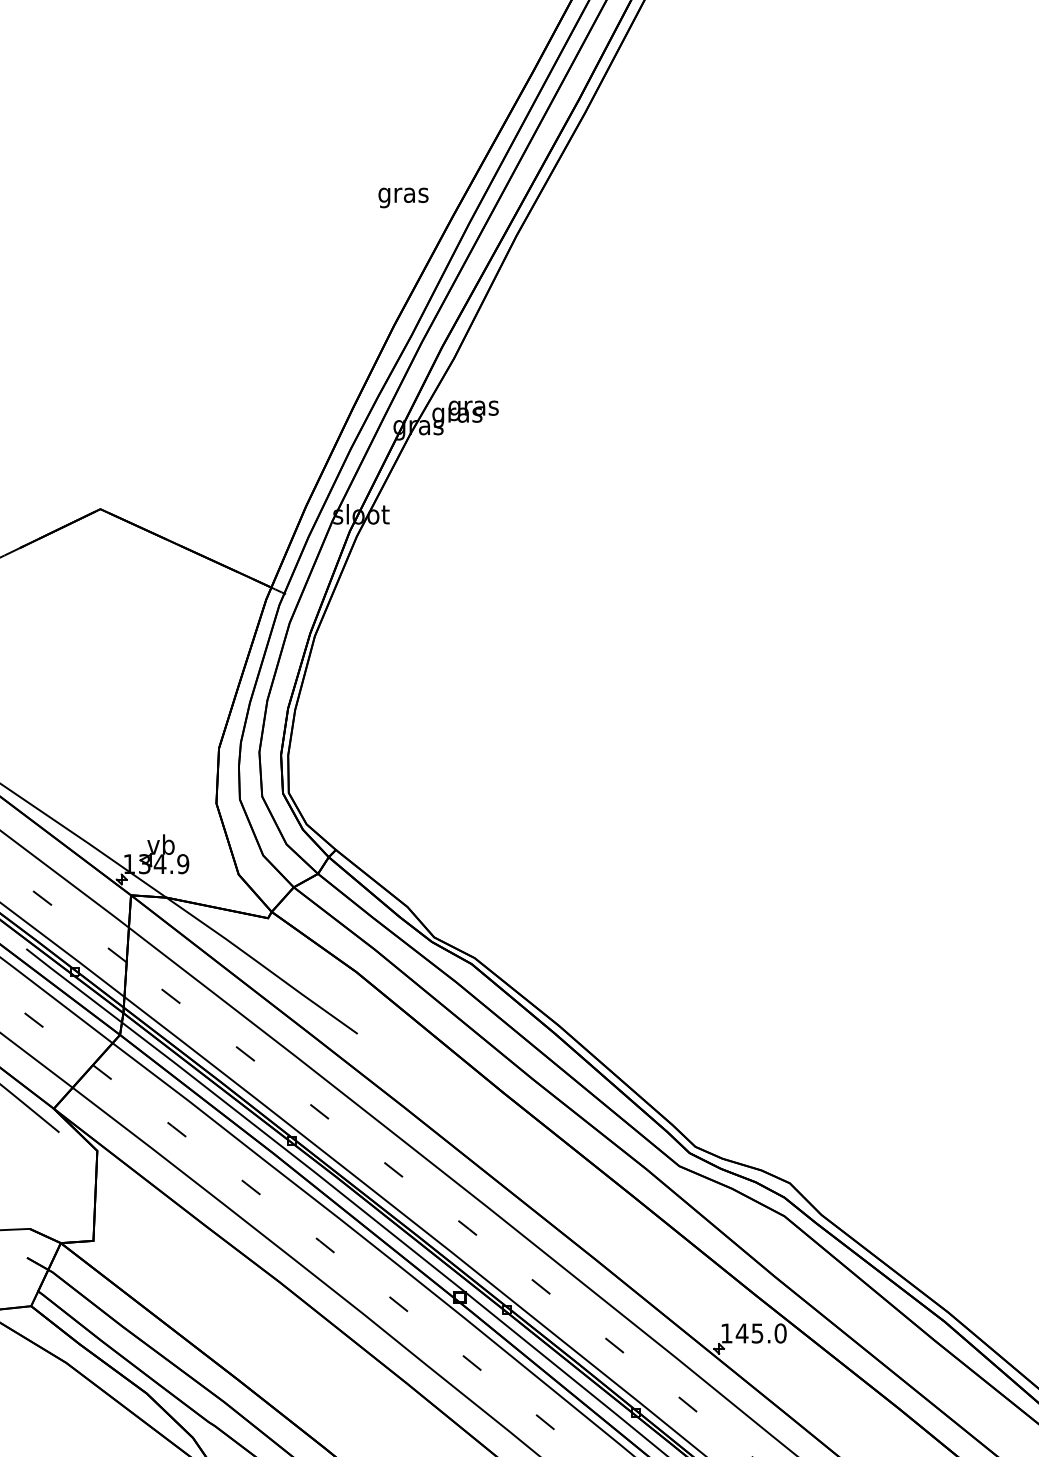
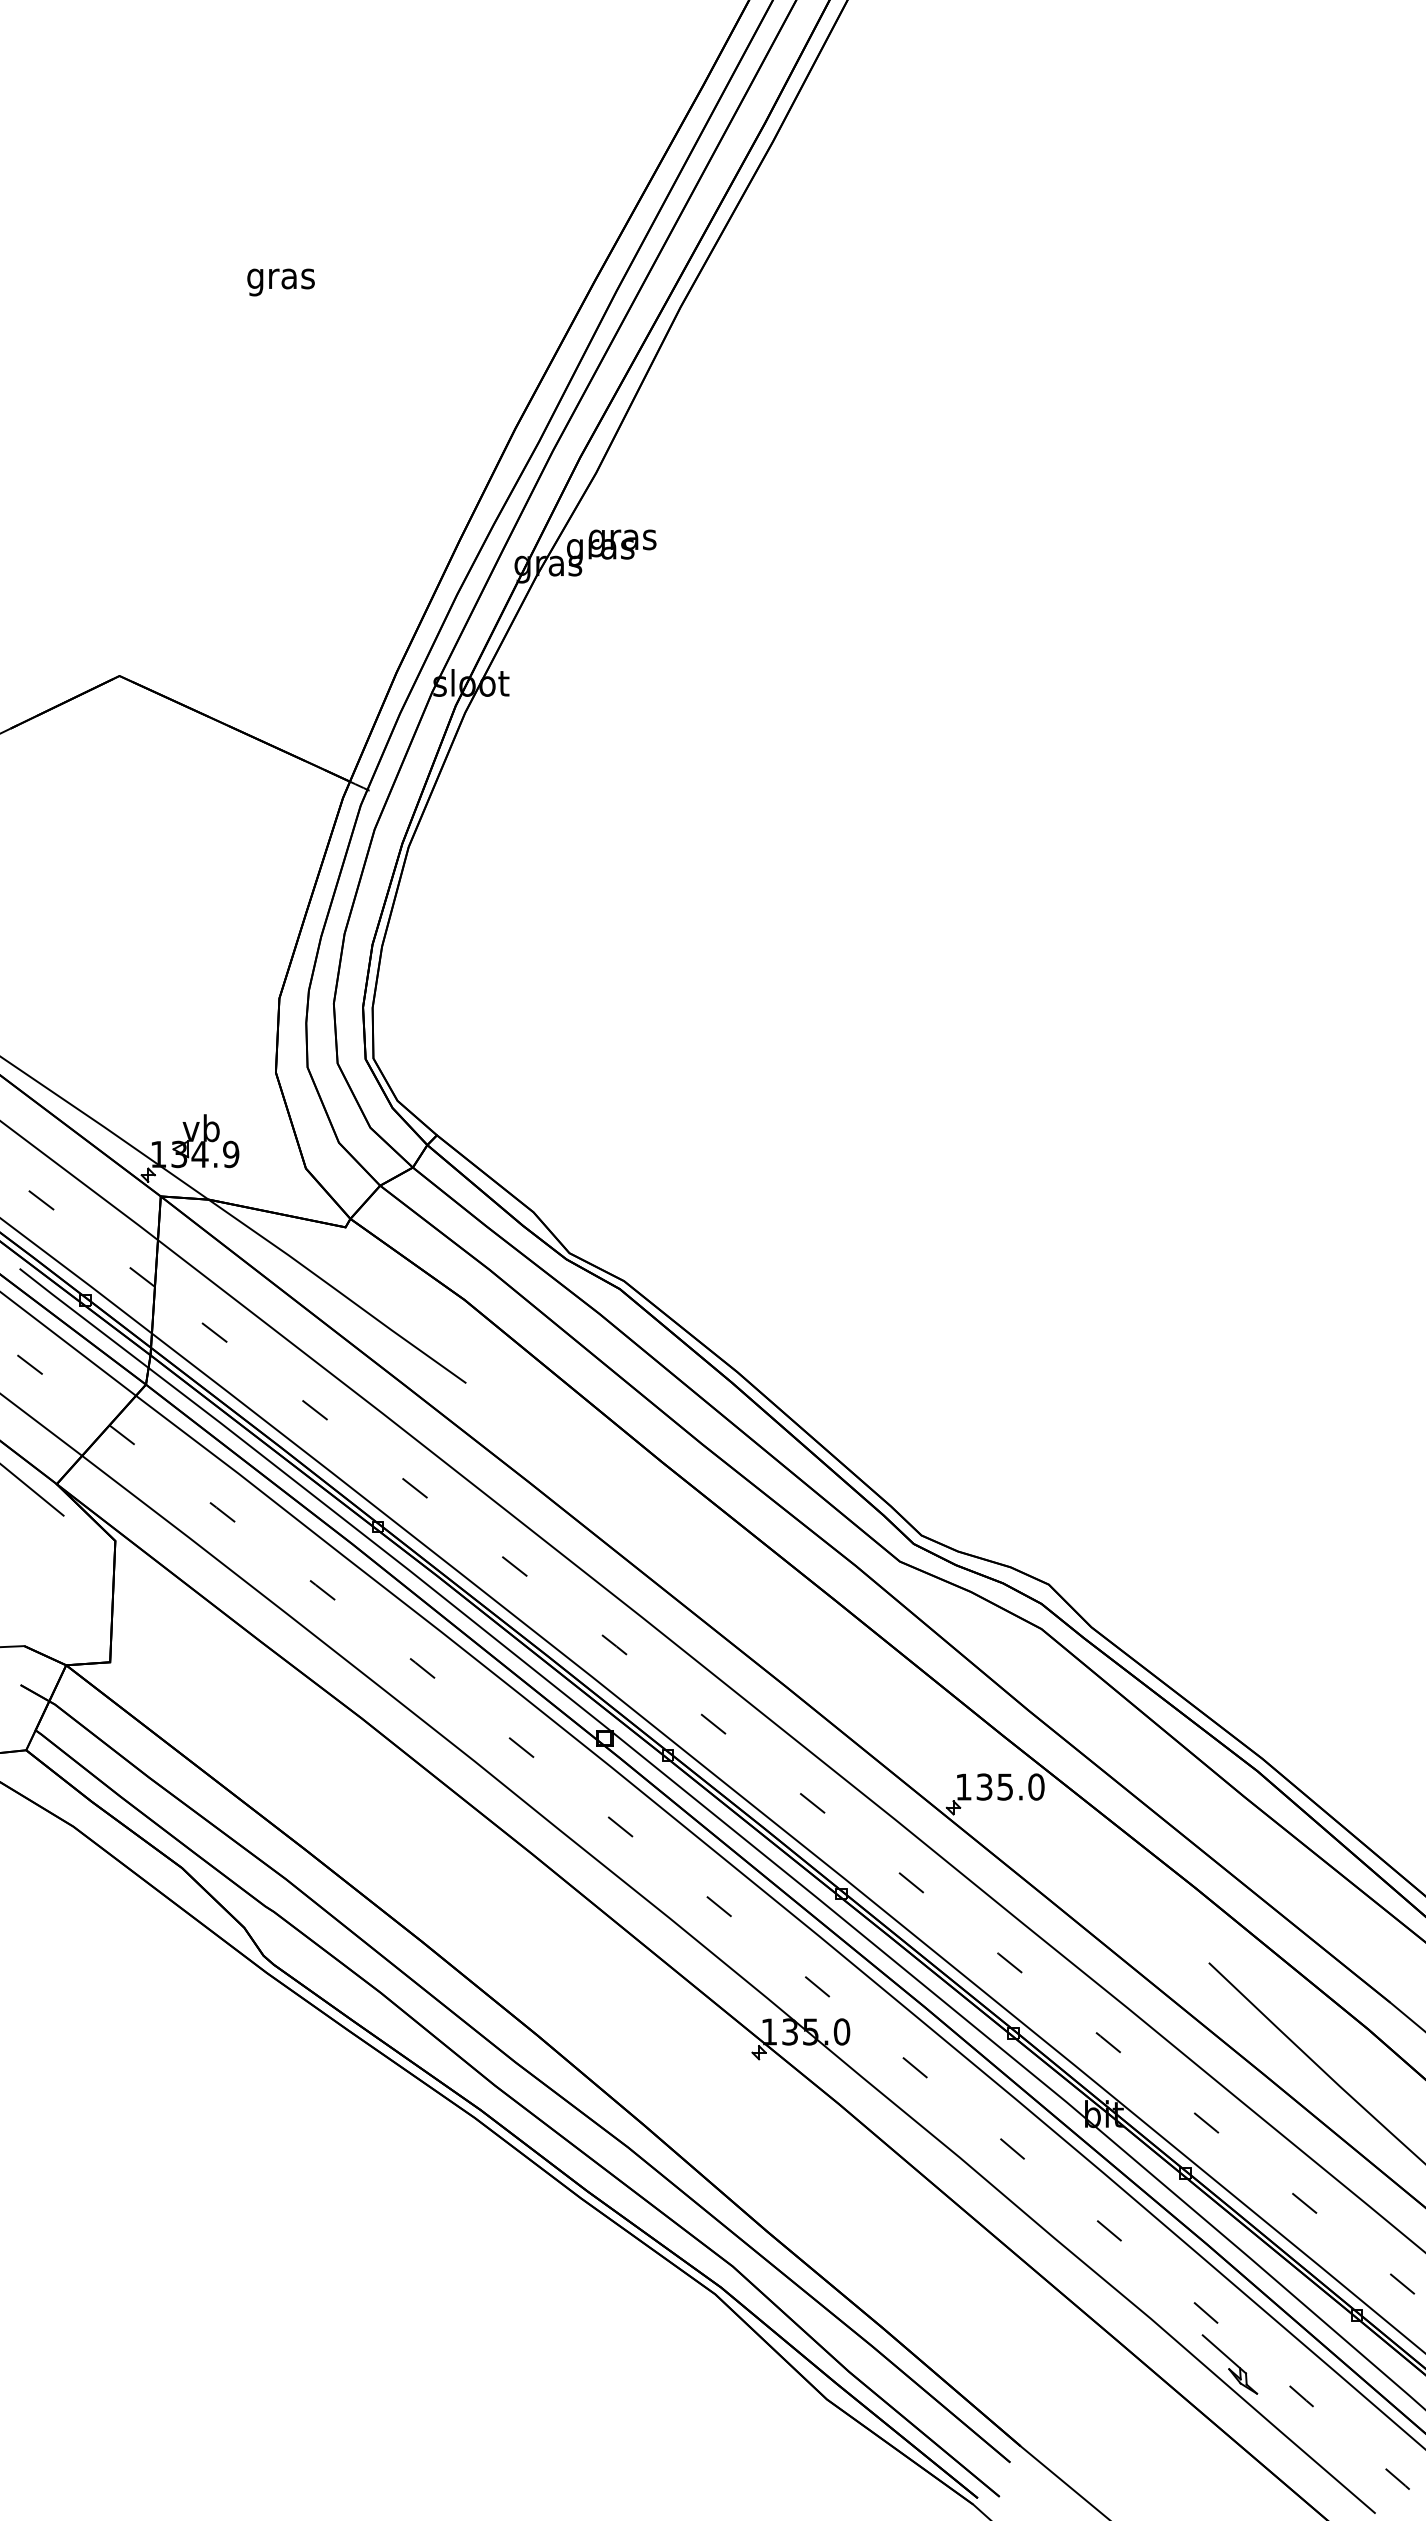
text: (403, 197) -> (280, 282), moved
text: (742, 1333) -> (984, 1786), 145.0 -> 135.0

